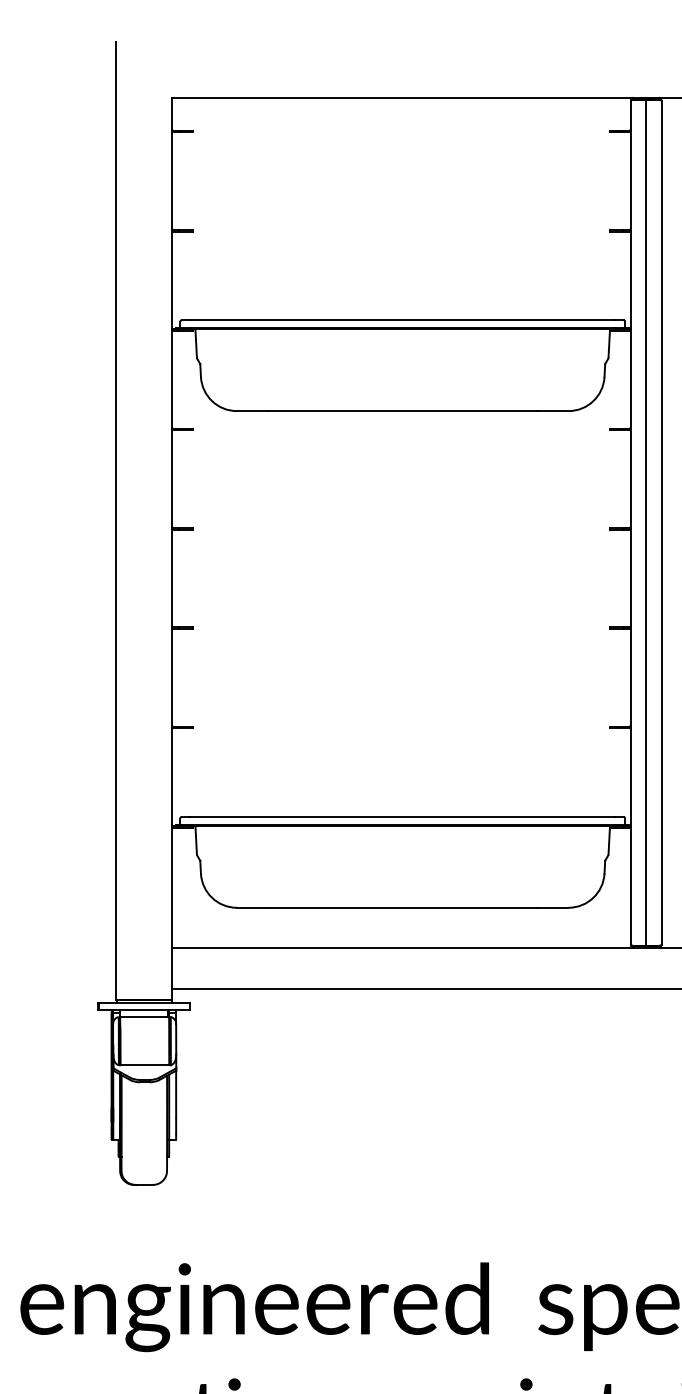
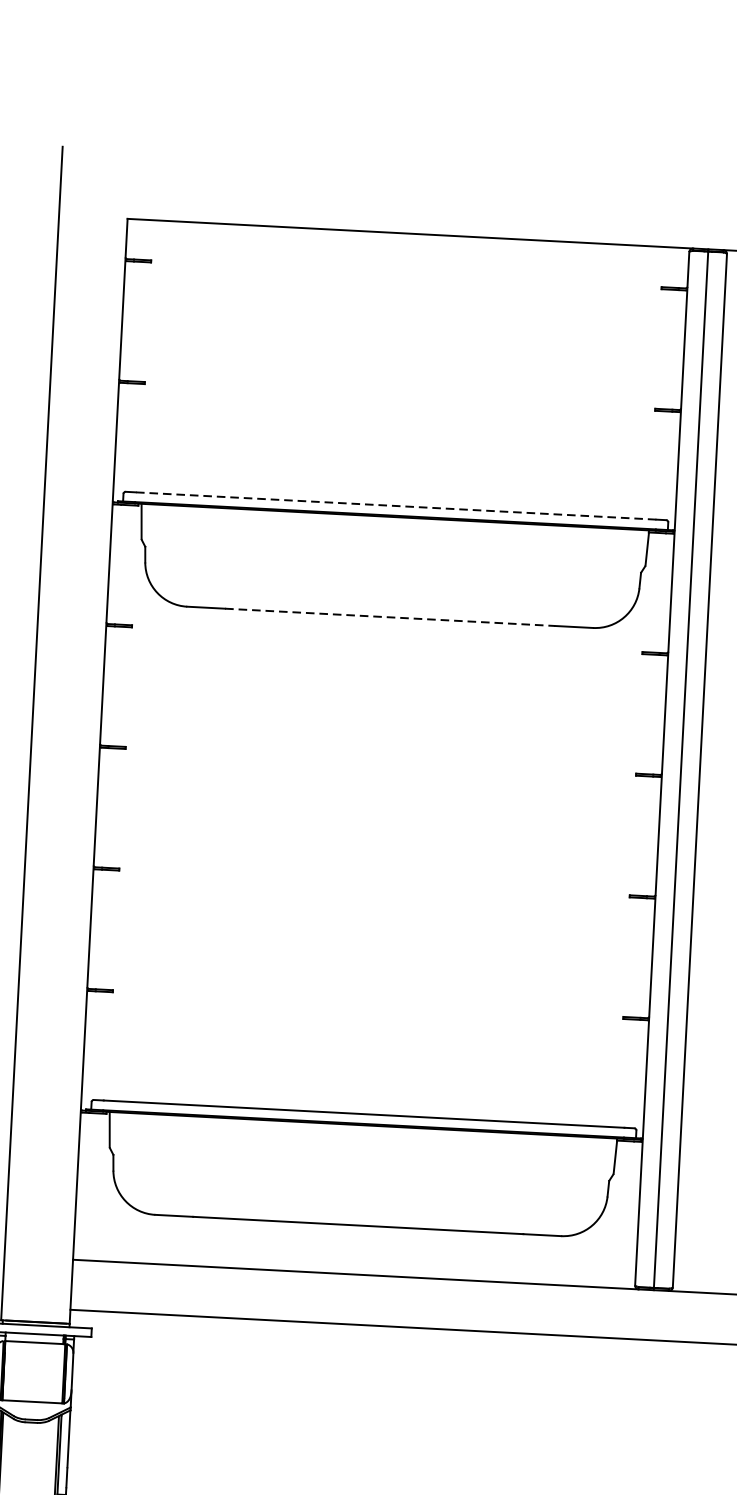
line: (402, 320) -> (395, 506), solid -> dashed
line: (402, 411) -> (389, 617), solid -> dashed

